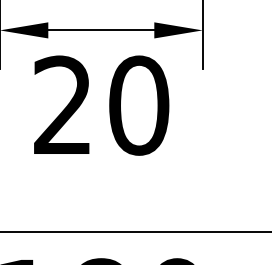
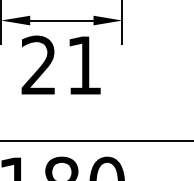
text: (139, 105) -> (84, 65), 20 -> 21

